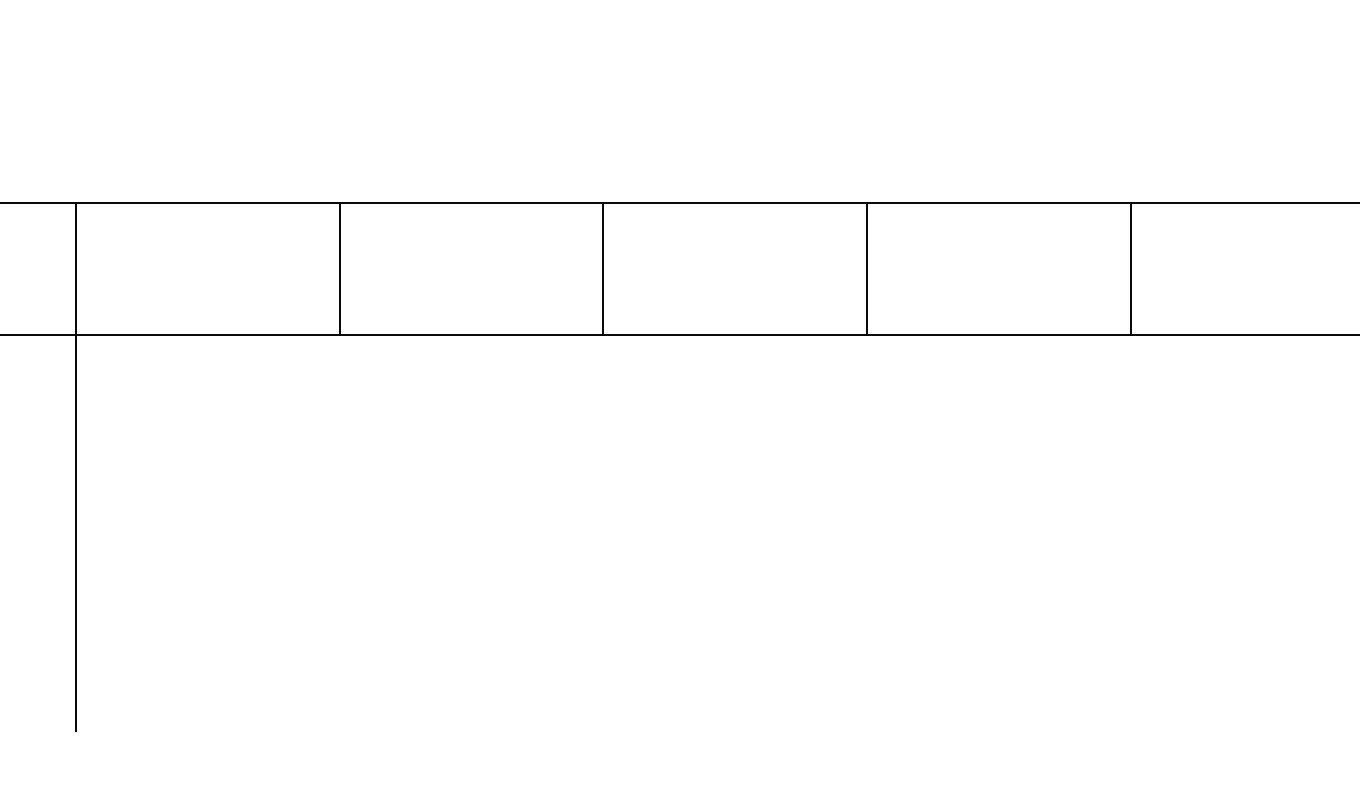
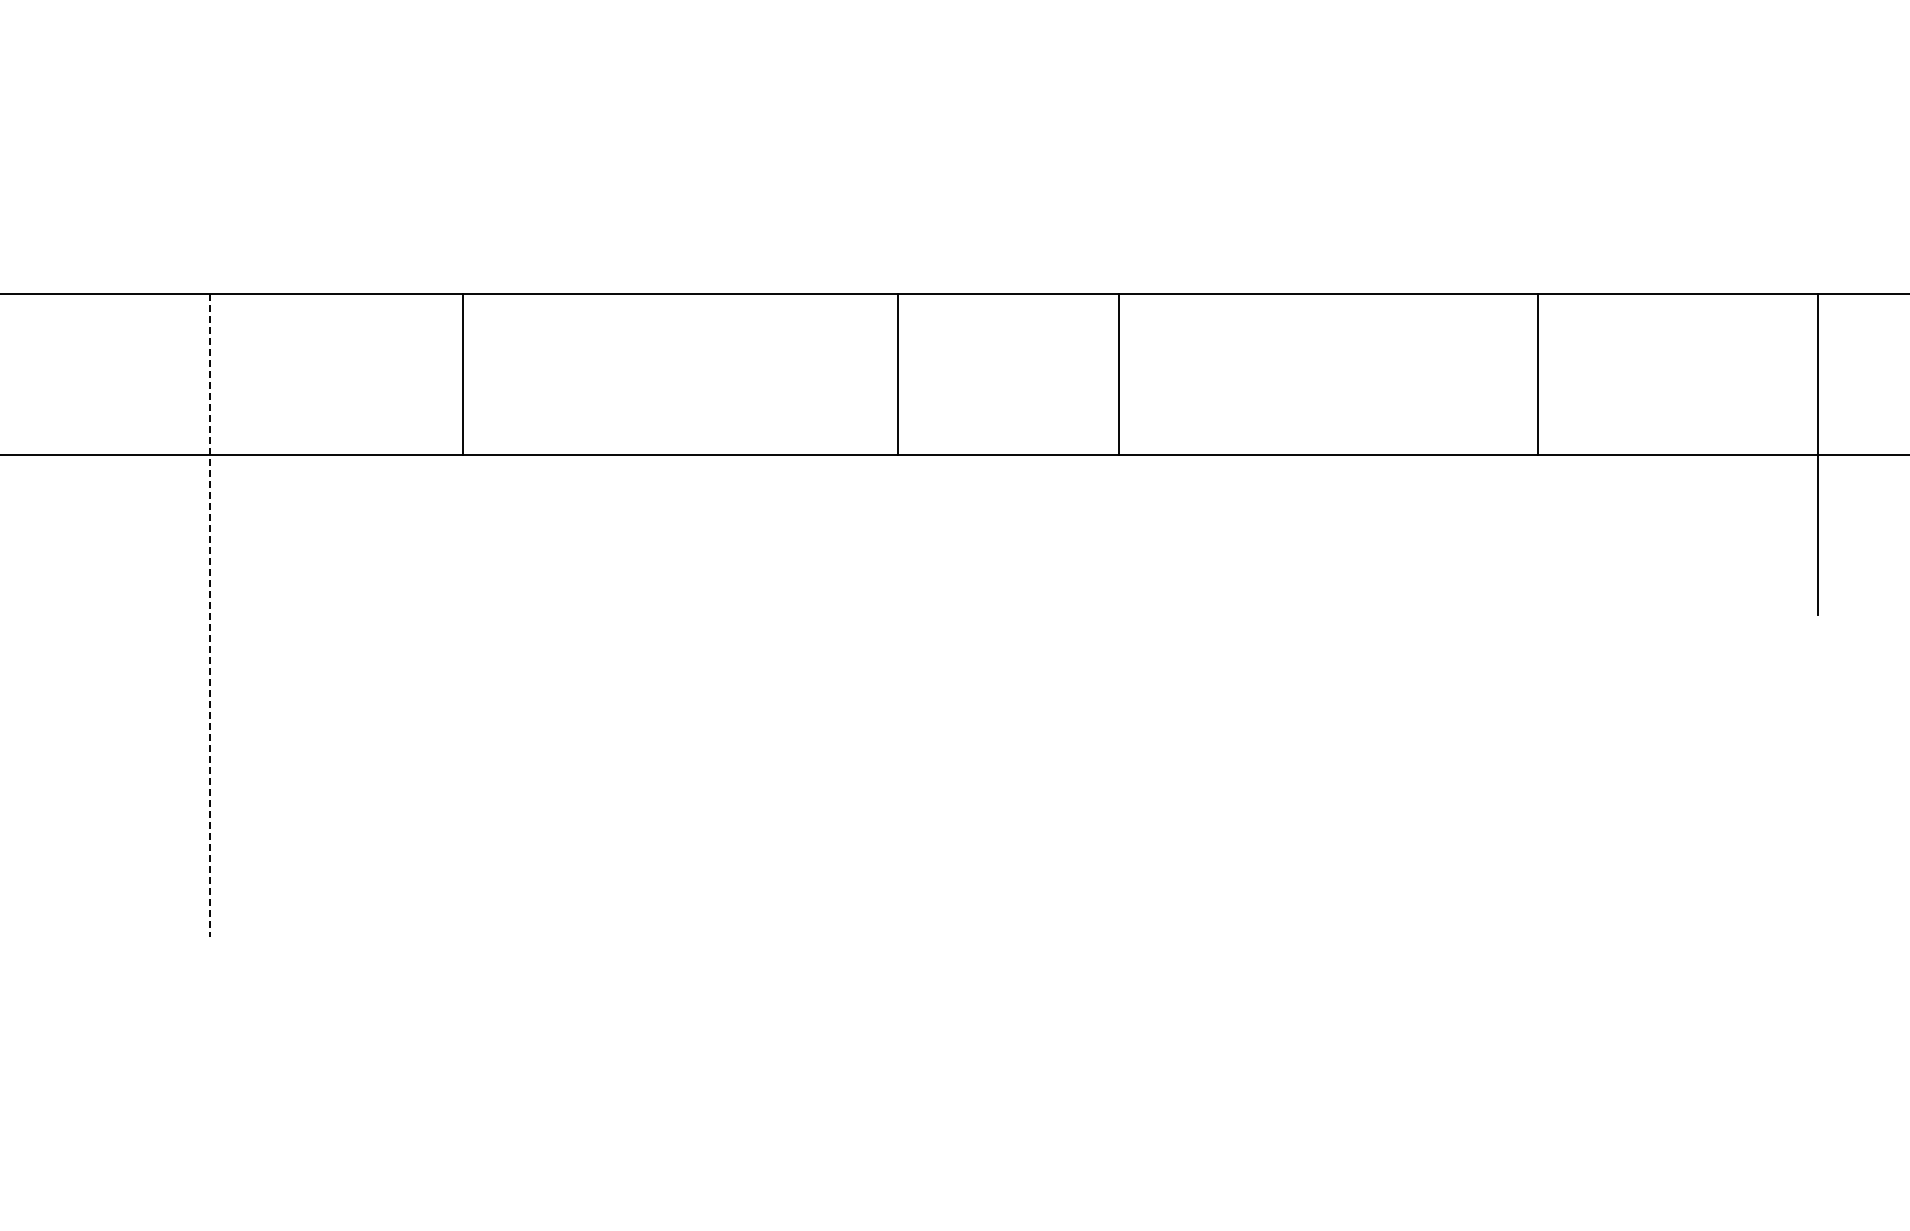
line: (339, 268) -> (463, 373), moved
line: (603, 268) -> (898, 373), moved
line: (866, 268) -> (1118, 373), moved
line: (1130, 268) -> (1537, 373), moved
line: (75, 466) -> (209, 615), solid -> dashed

